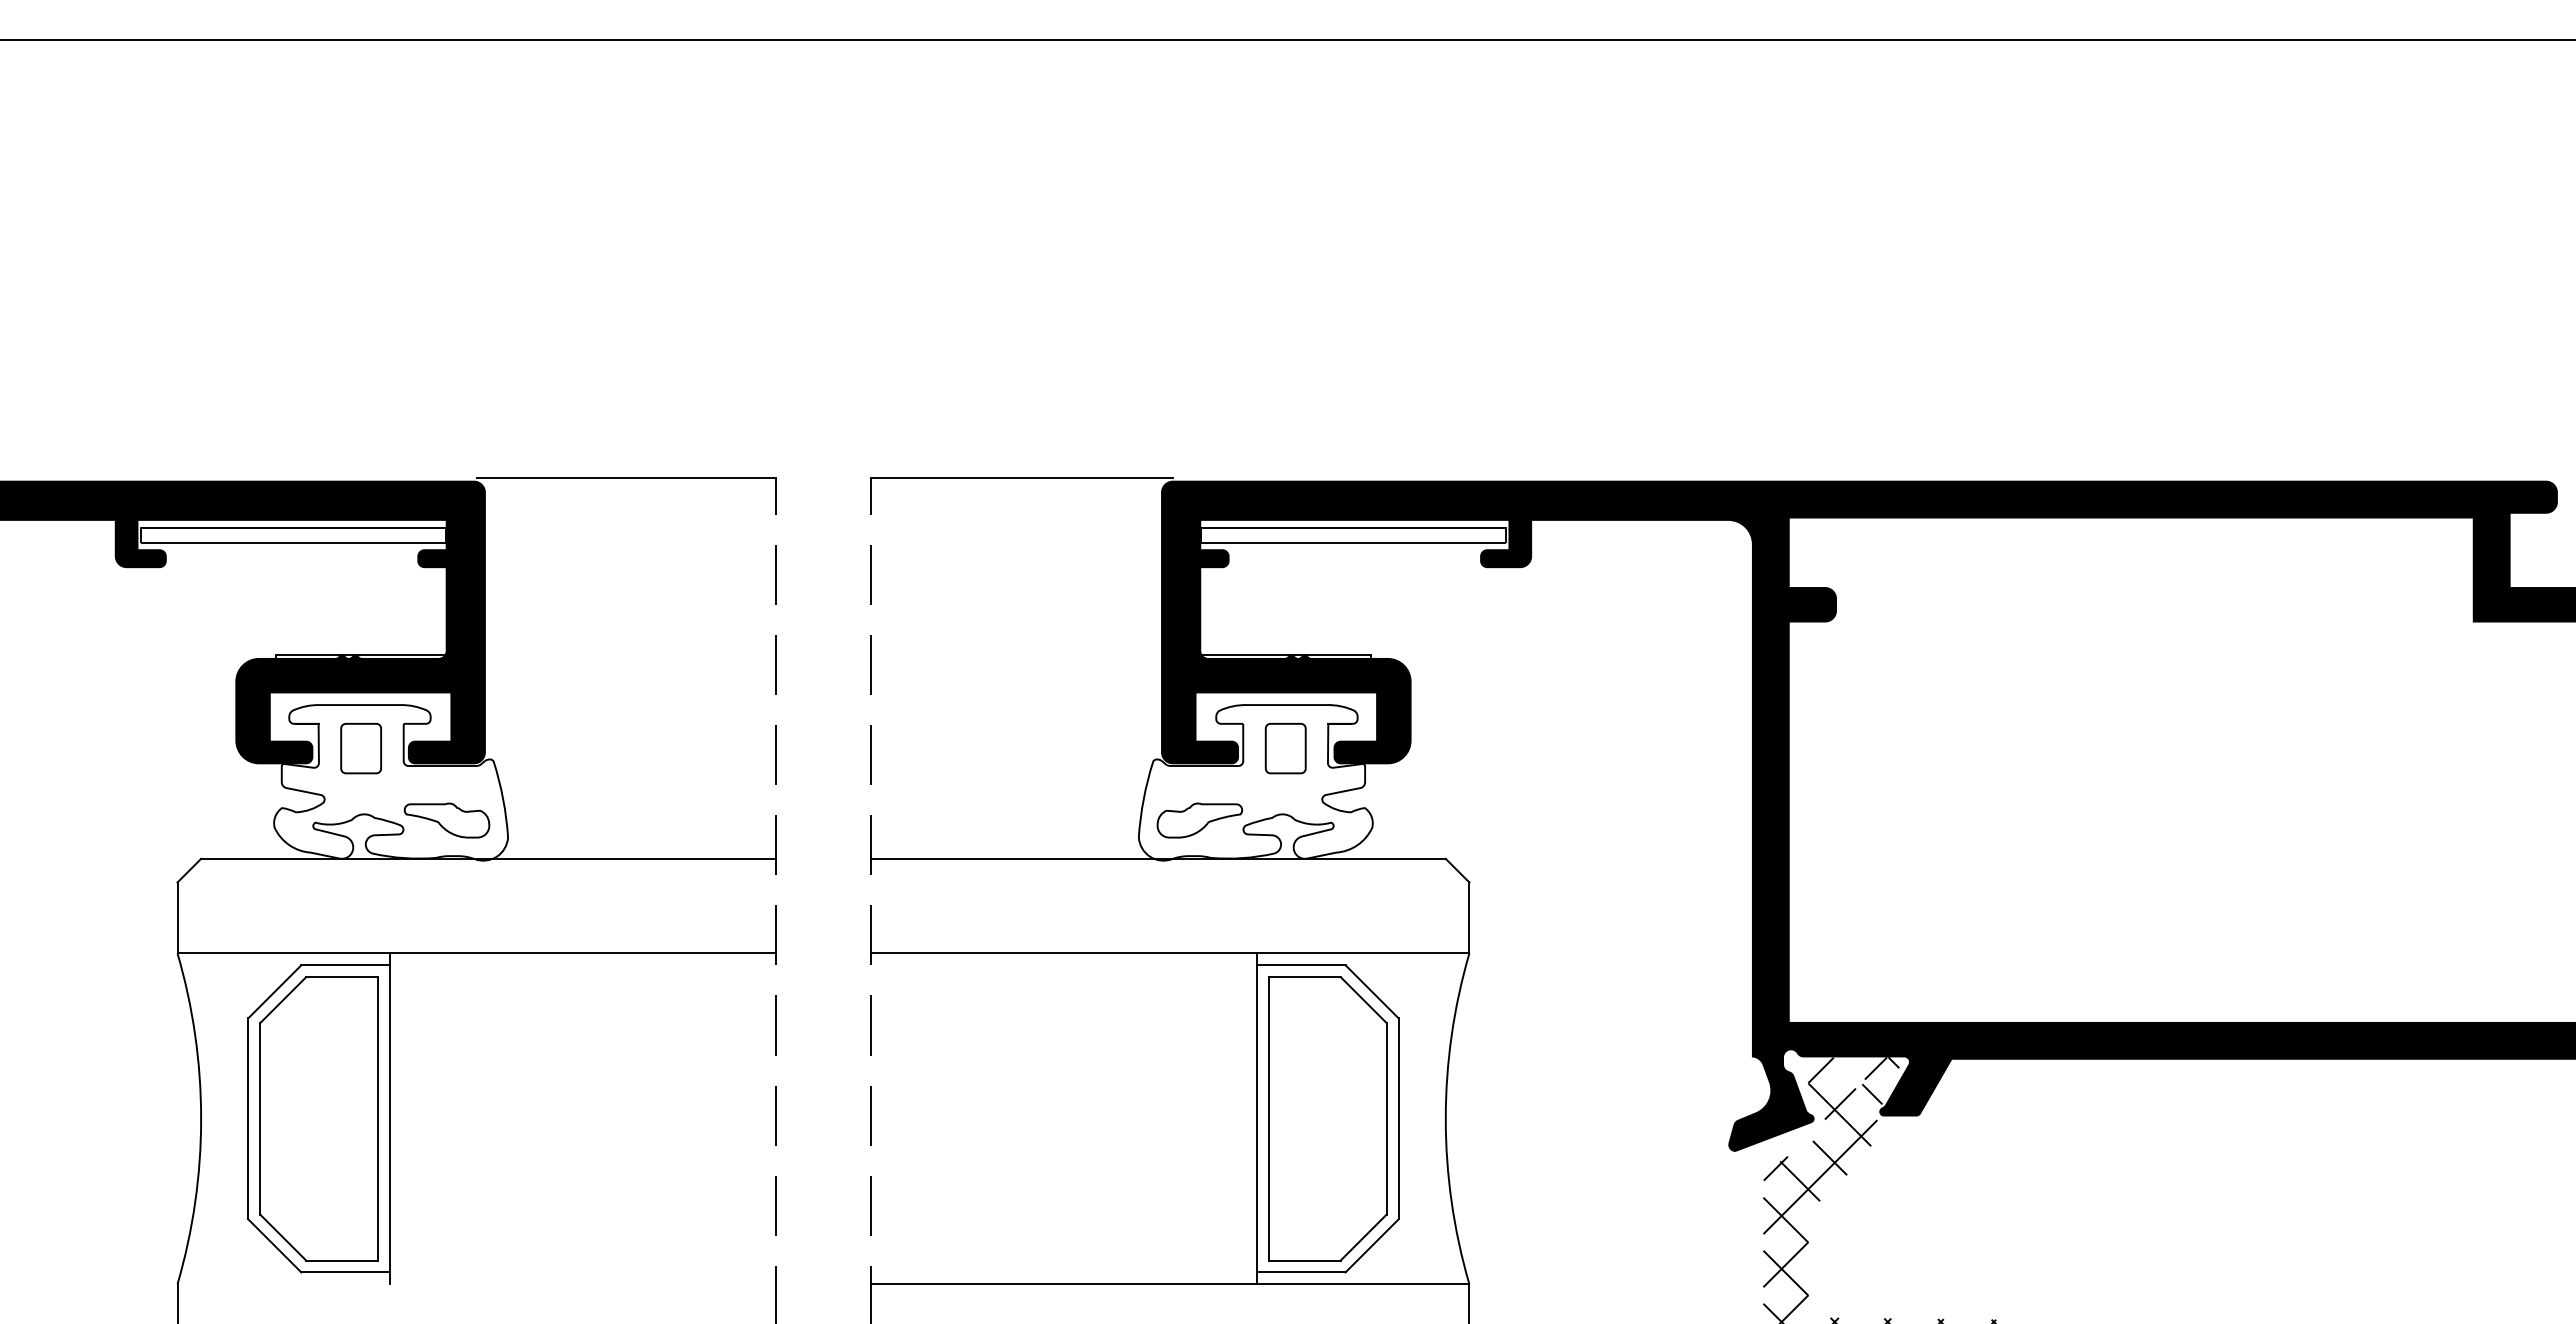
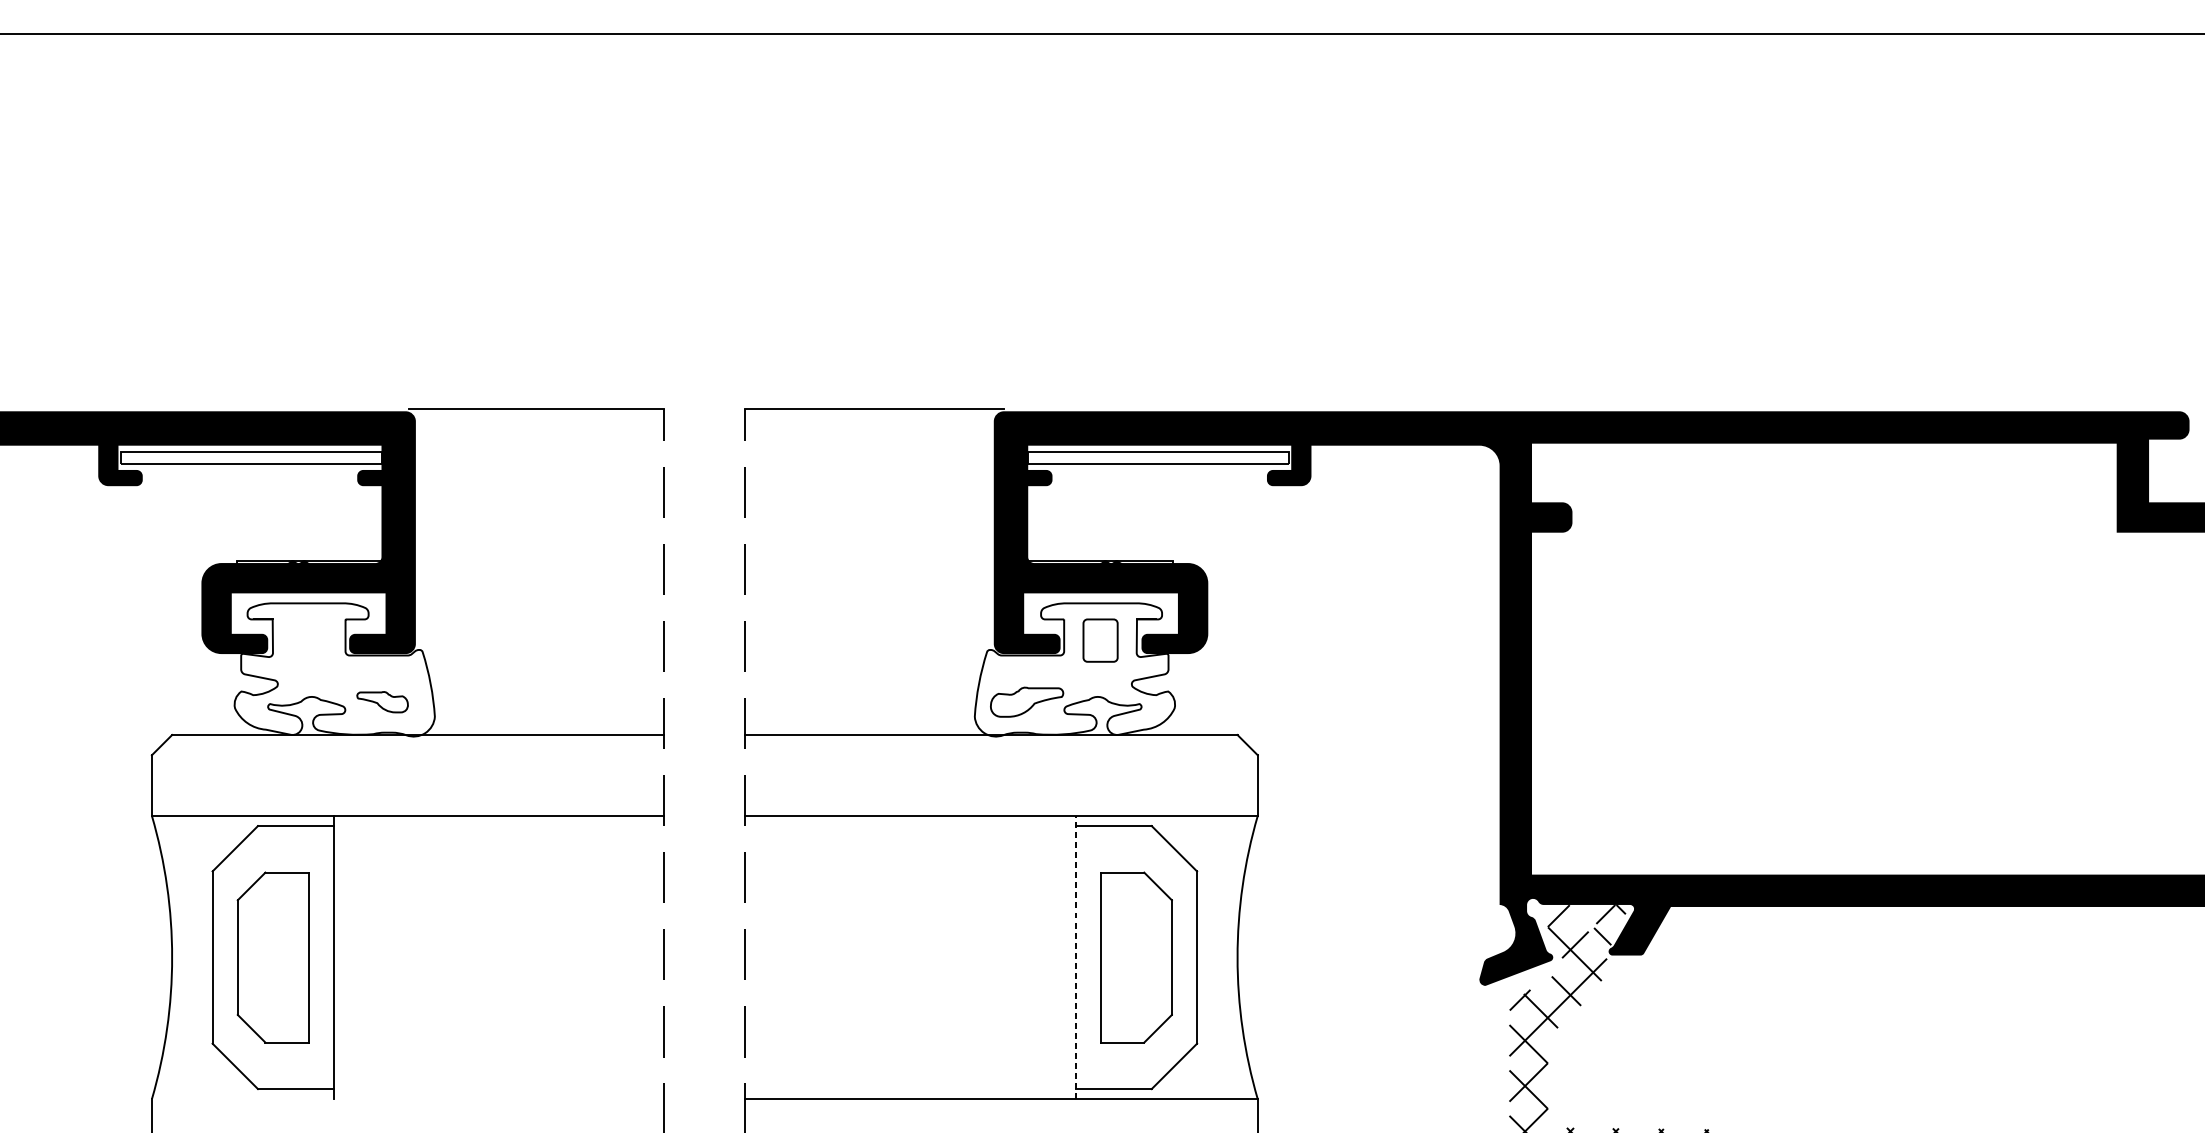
part: (360, 748) -> (308, 640), removed
part: (446, 820) -> (382, 702), size x0.7
part: (318, 1118) -> (272, 957), size x0.7
line: (1256, 1118) -> (1075, 957), solid -> dashed
part: (1327, 1118) -> (1136, 957), size x0.7

